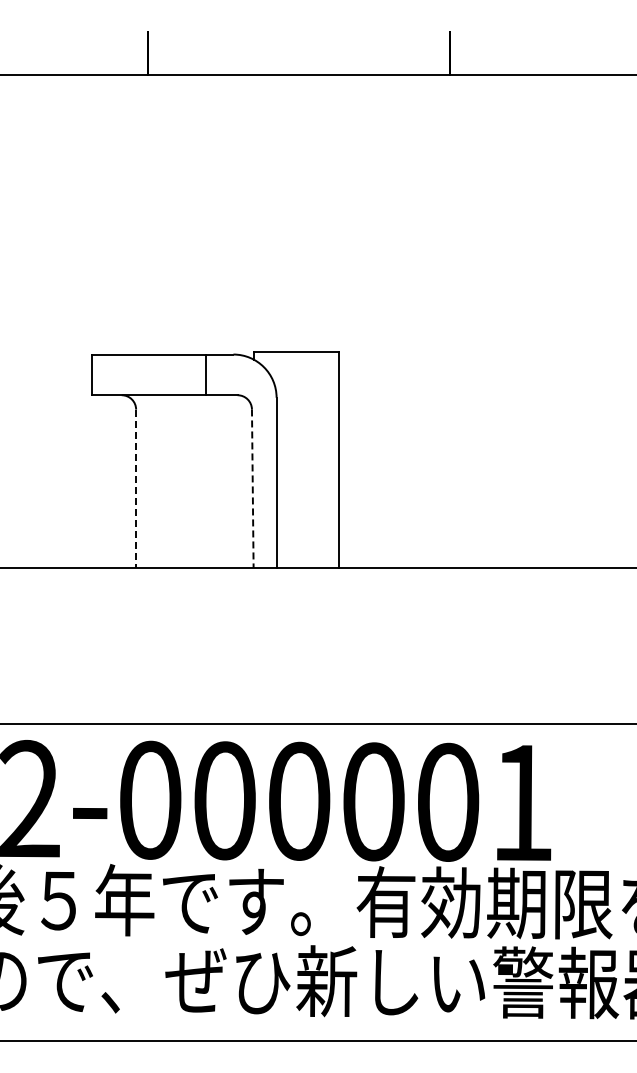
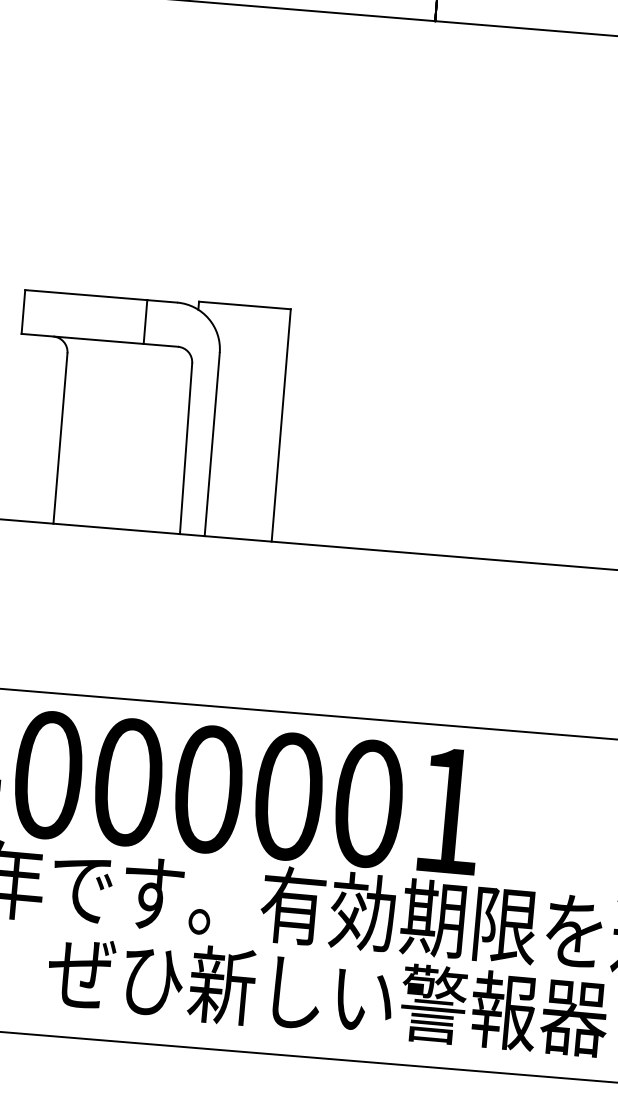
line: (136, 489) -> (60, 439), dashed -> solid
line: (252, 489) -> (185, 449), dashed -> solid

